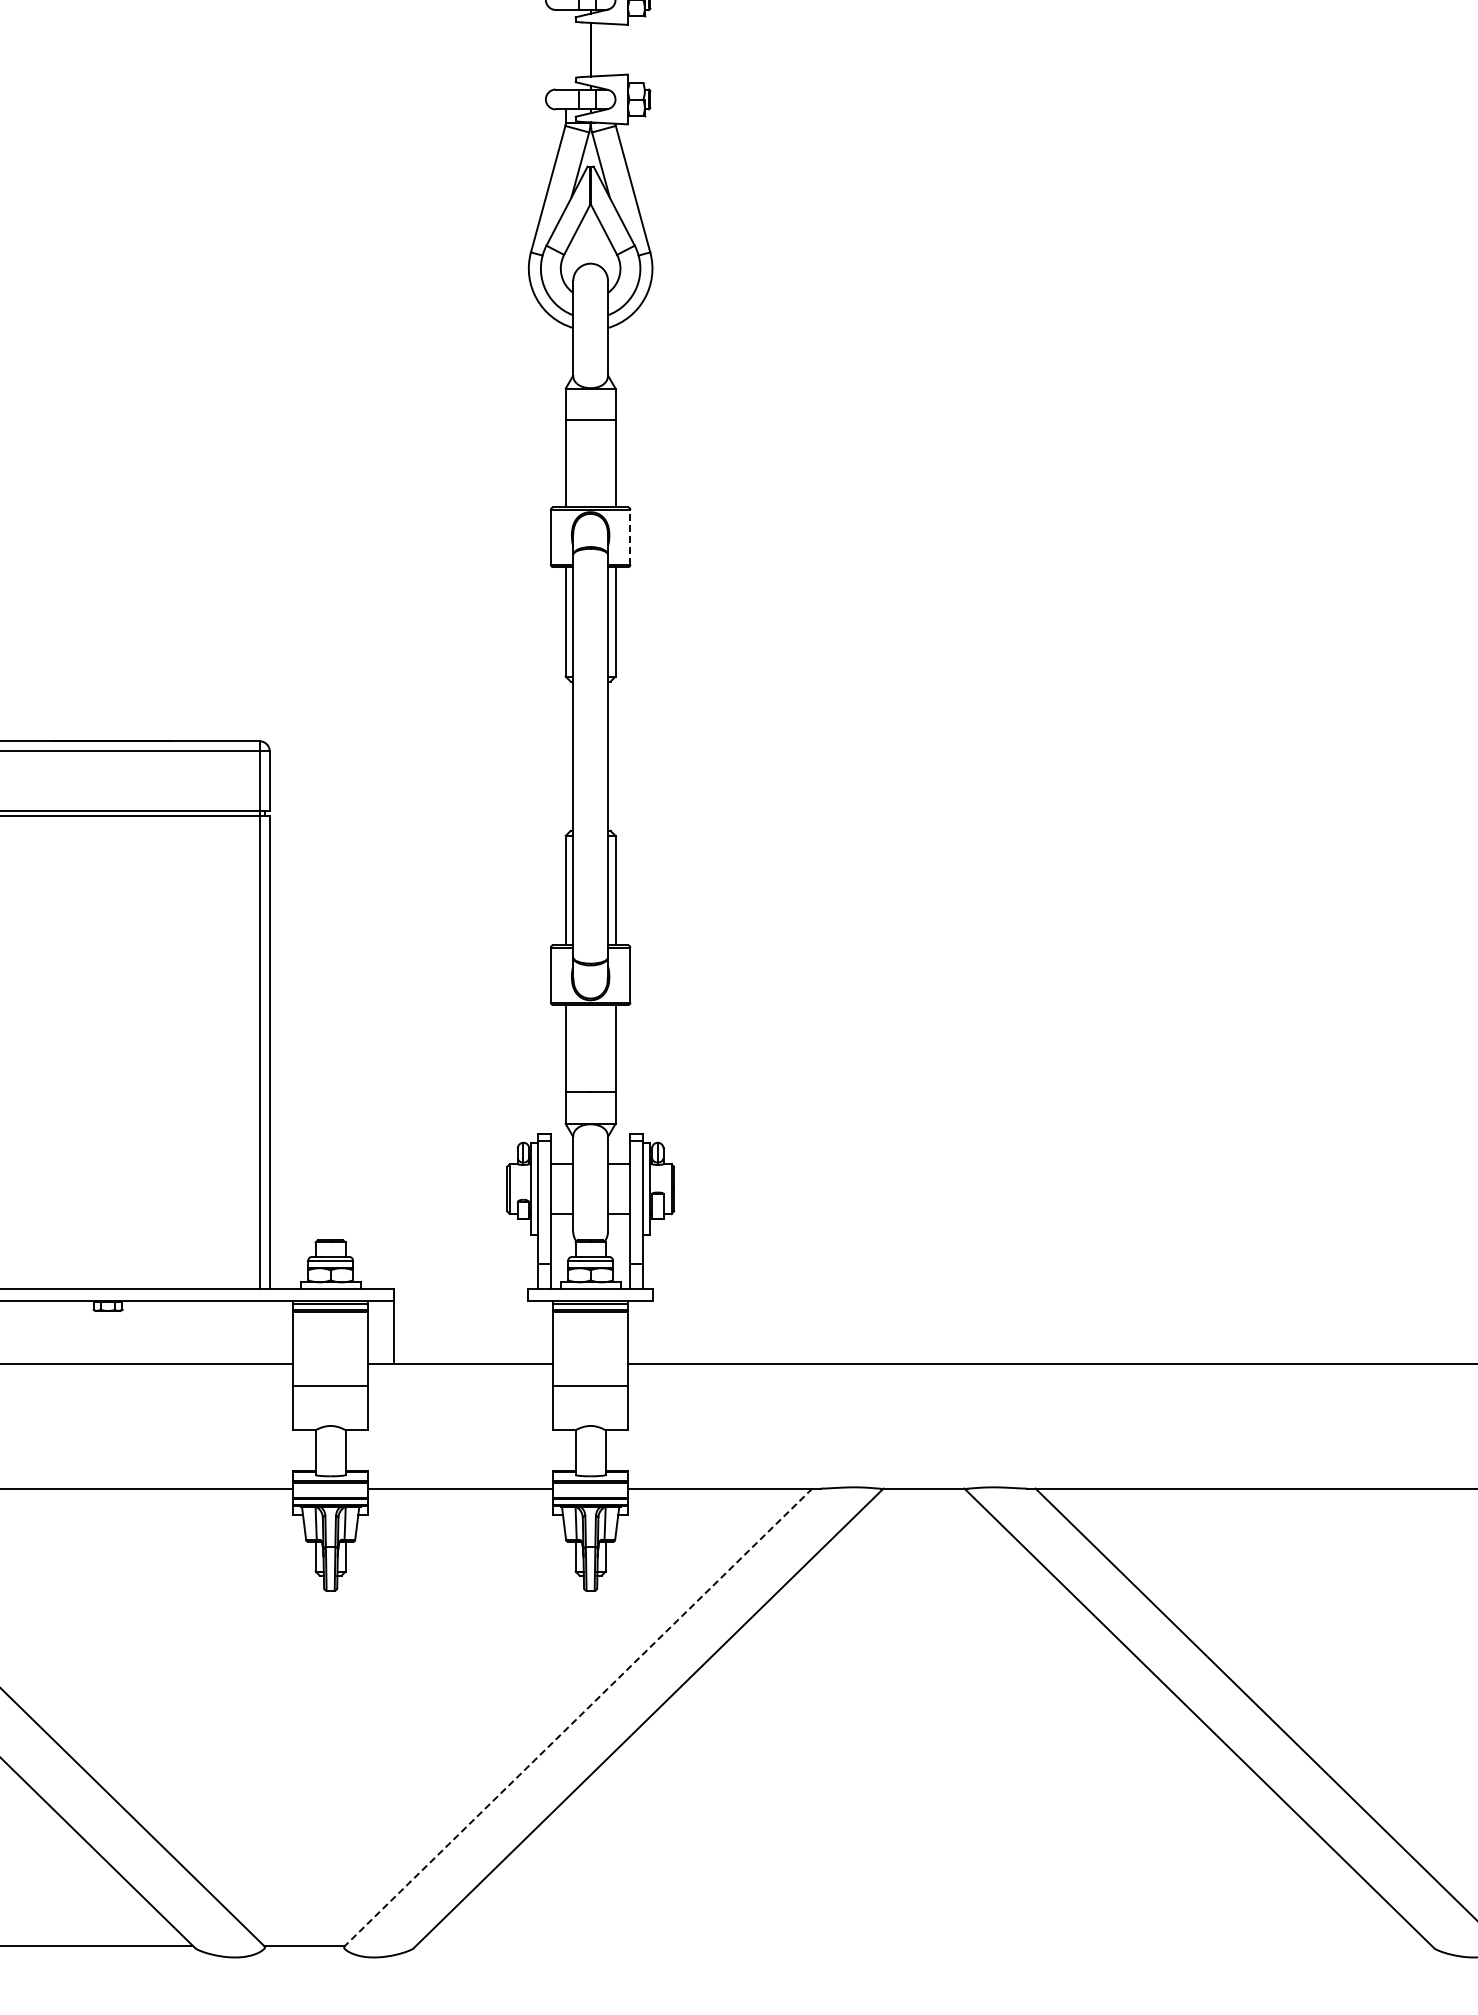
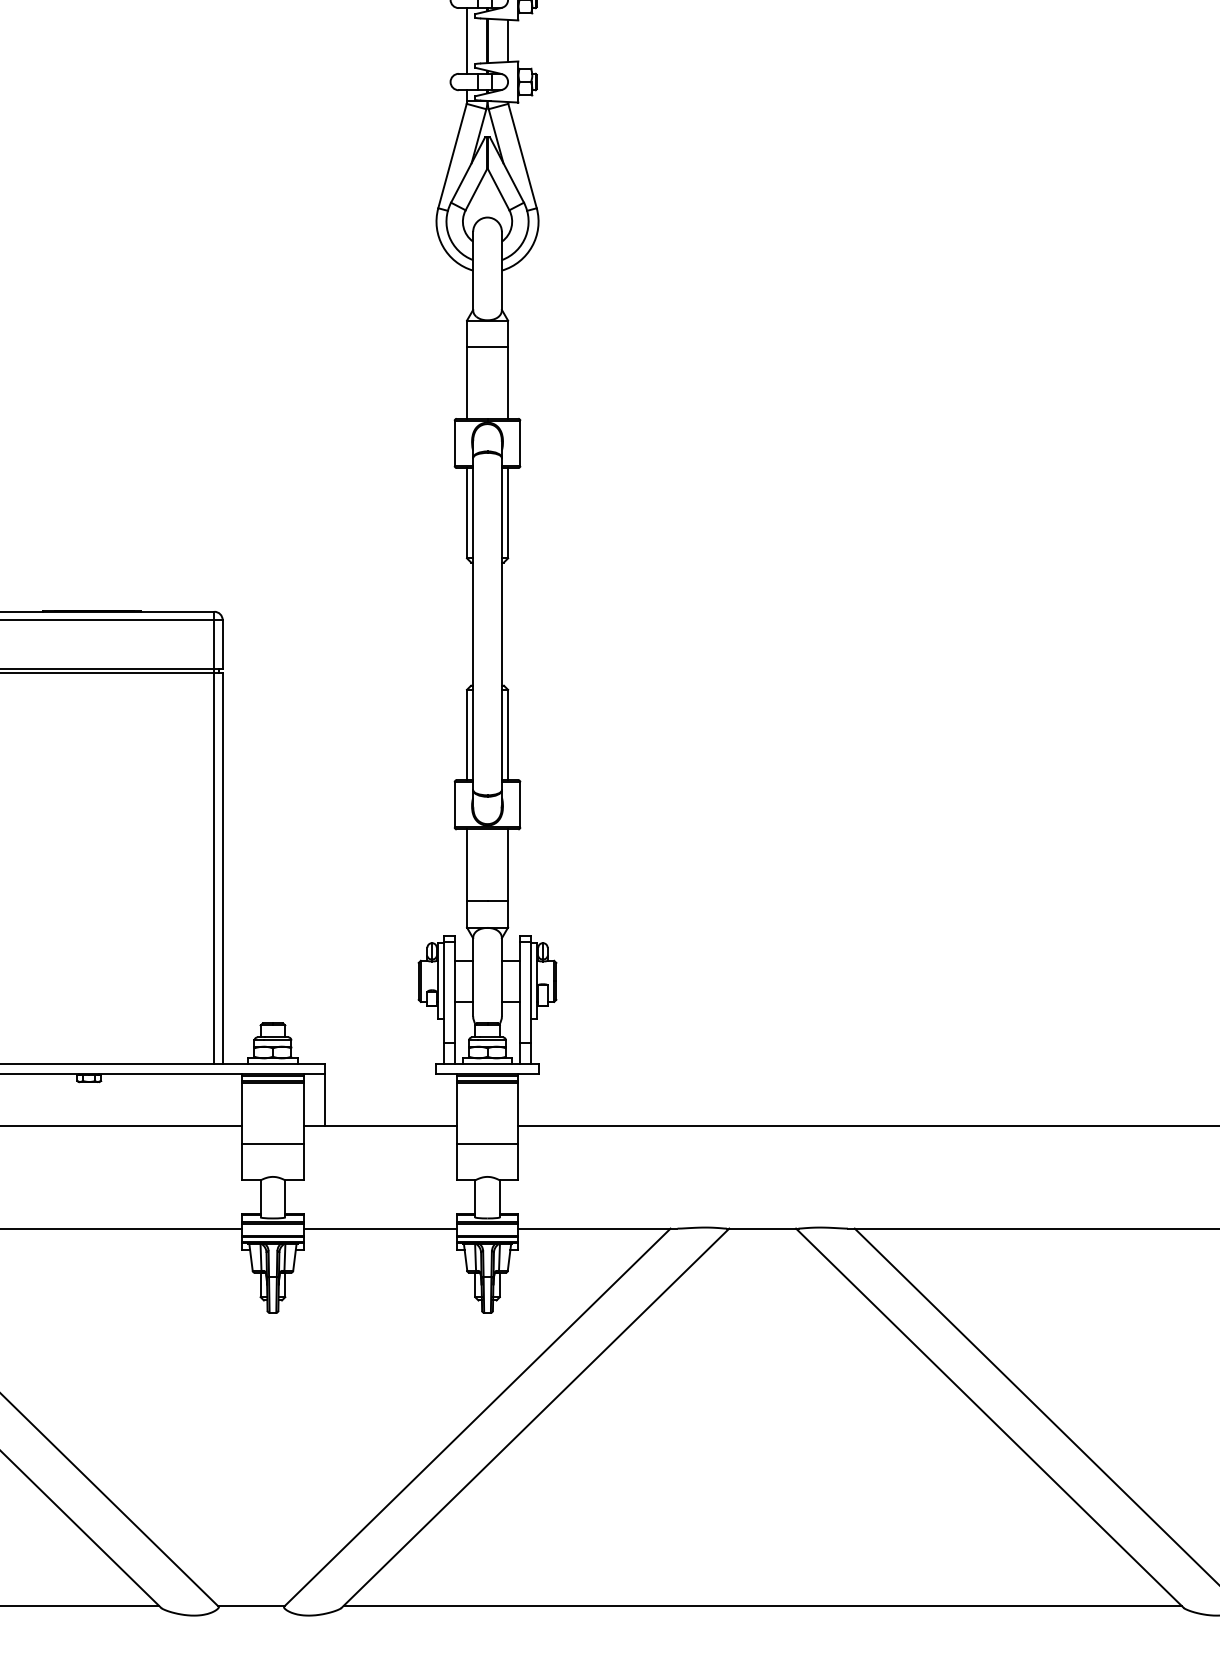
line: (565, 49) -> (466, 40), added
line: (615, 49) -> (508, 40), added
line: (630, 536) -> (520, 442), dashed -> solid
line: (578, 1717) -> (477, 1417), dashed -> solid
line: (923, 1945) -> (762, 1605), added

